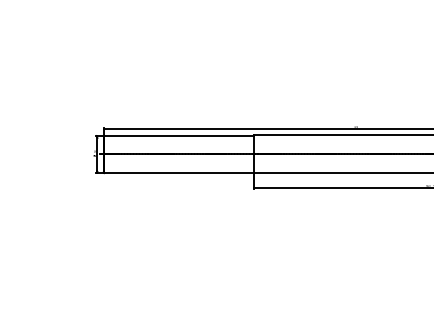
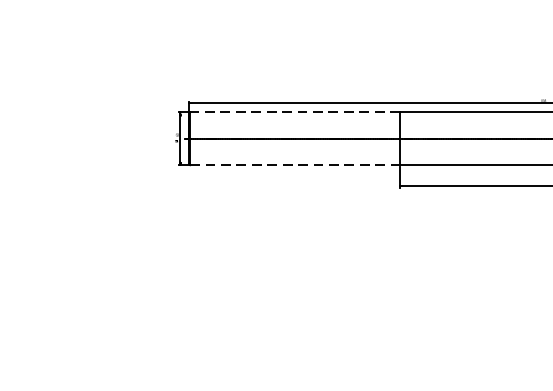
line: (179, 135) -> (295, 112), solid -> dashed
line: (179, 173) -> (295, 165), solid -> dashed

